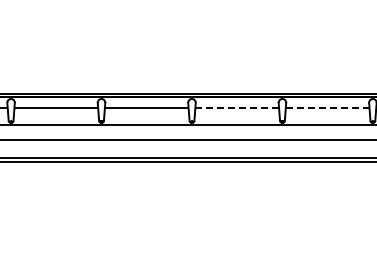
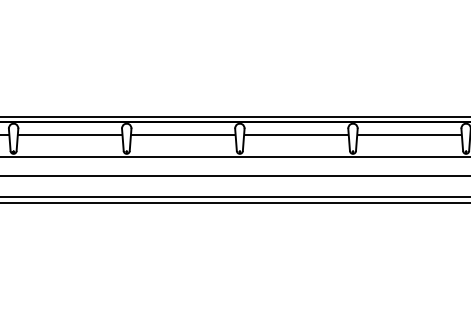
line: (237, 108) -> (296, 135), dashed -> solid
line: (327, 108) -> (409, 135), dashed -> solid

